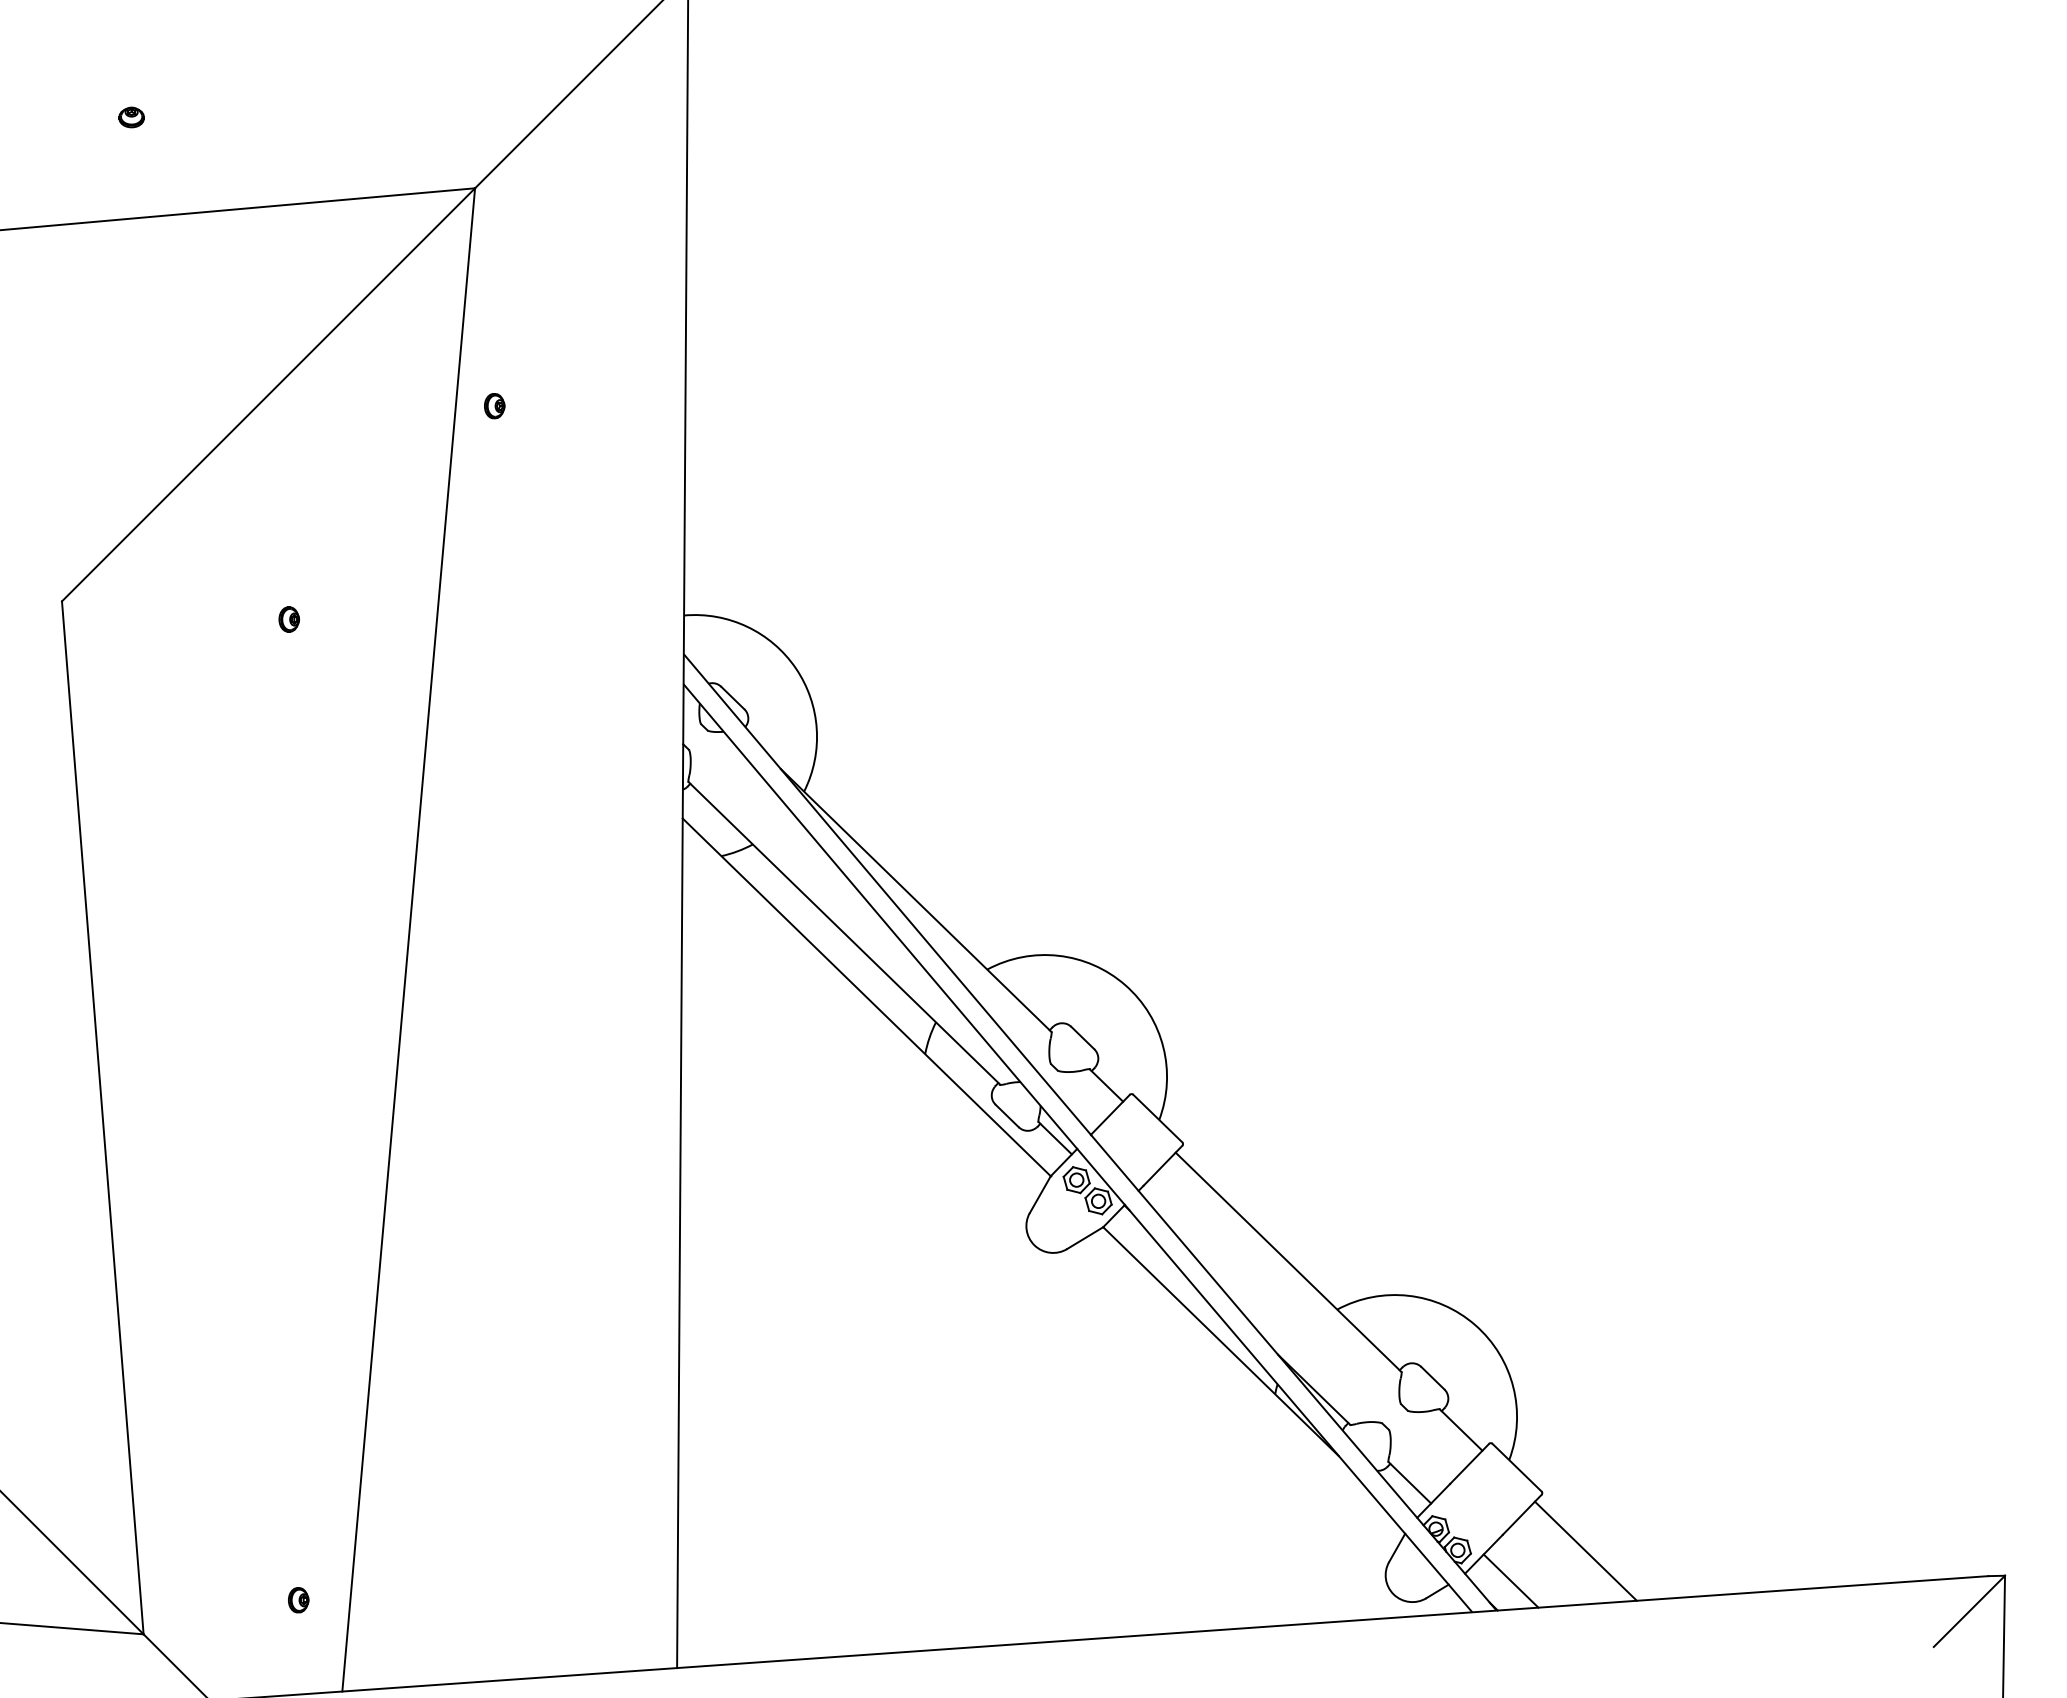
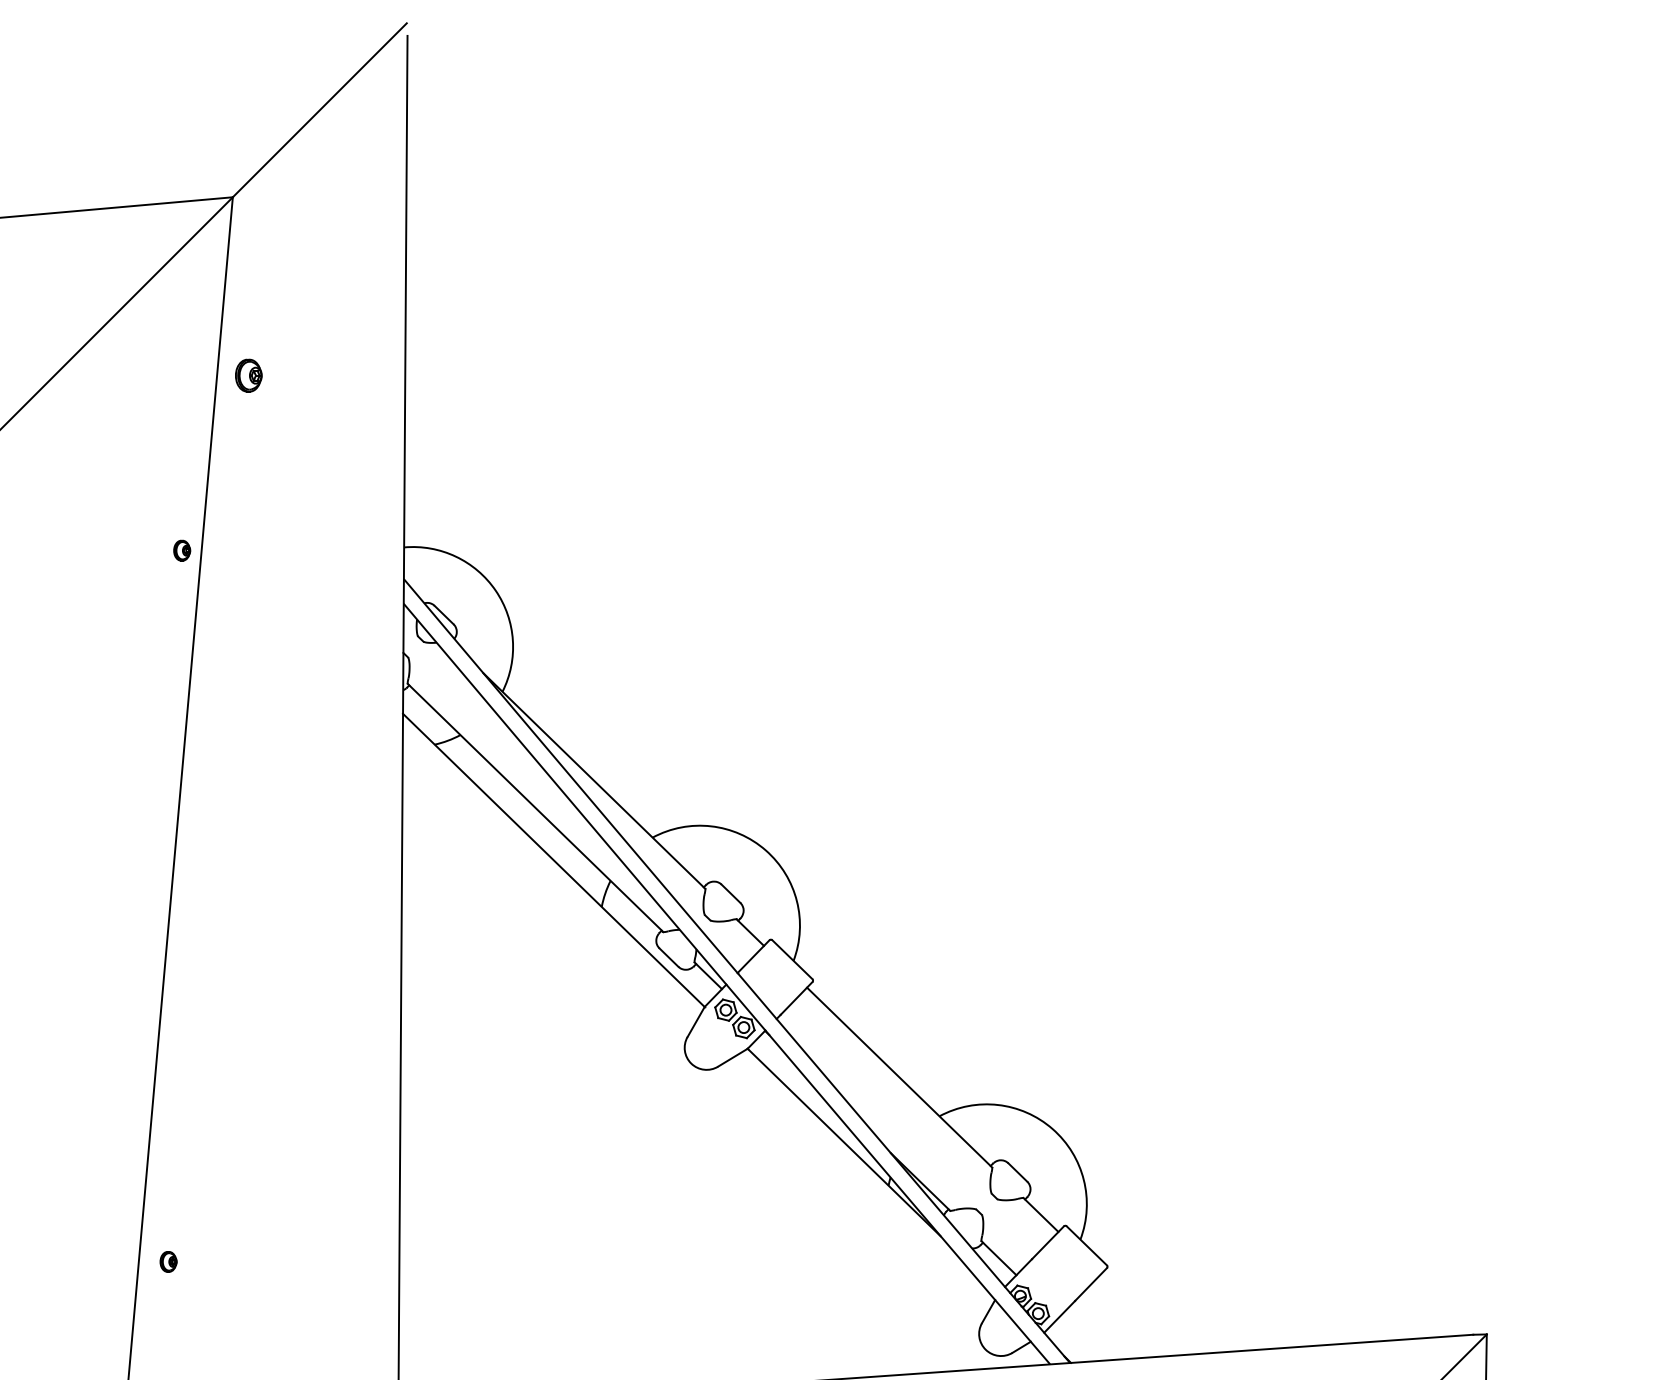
part: (494, 406) -> (248, 376), size x1.6
part: (288, 619) -> (181, 550), moved
line: (1585, 1550) -> (1142, 1313), removed
line: (1510, 1580) -> (1081, 1338), removed
part: (298, 1600) -> (168, 1262), moved

